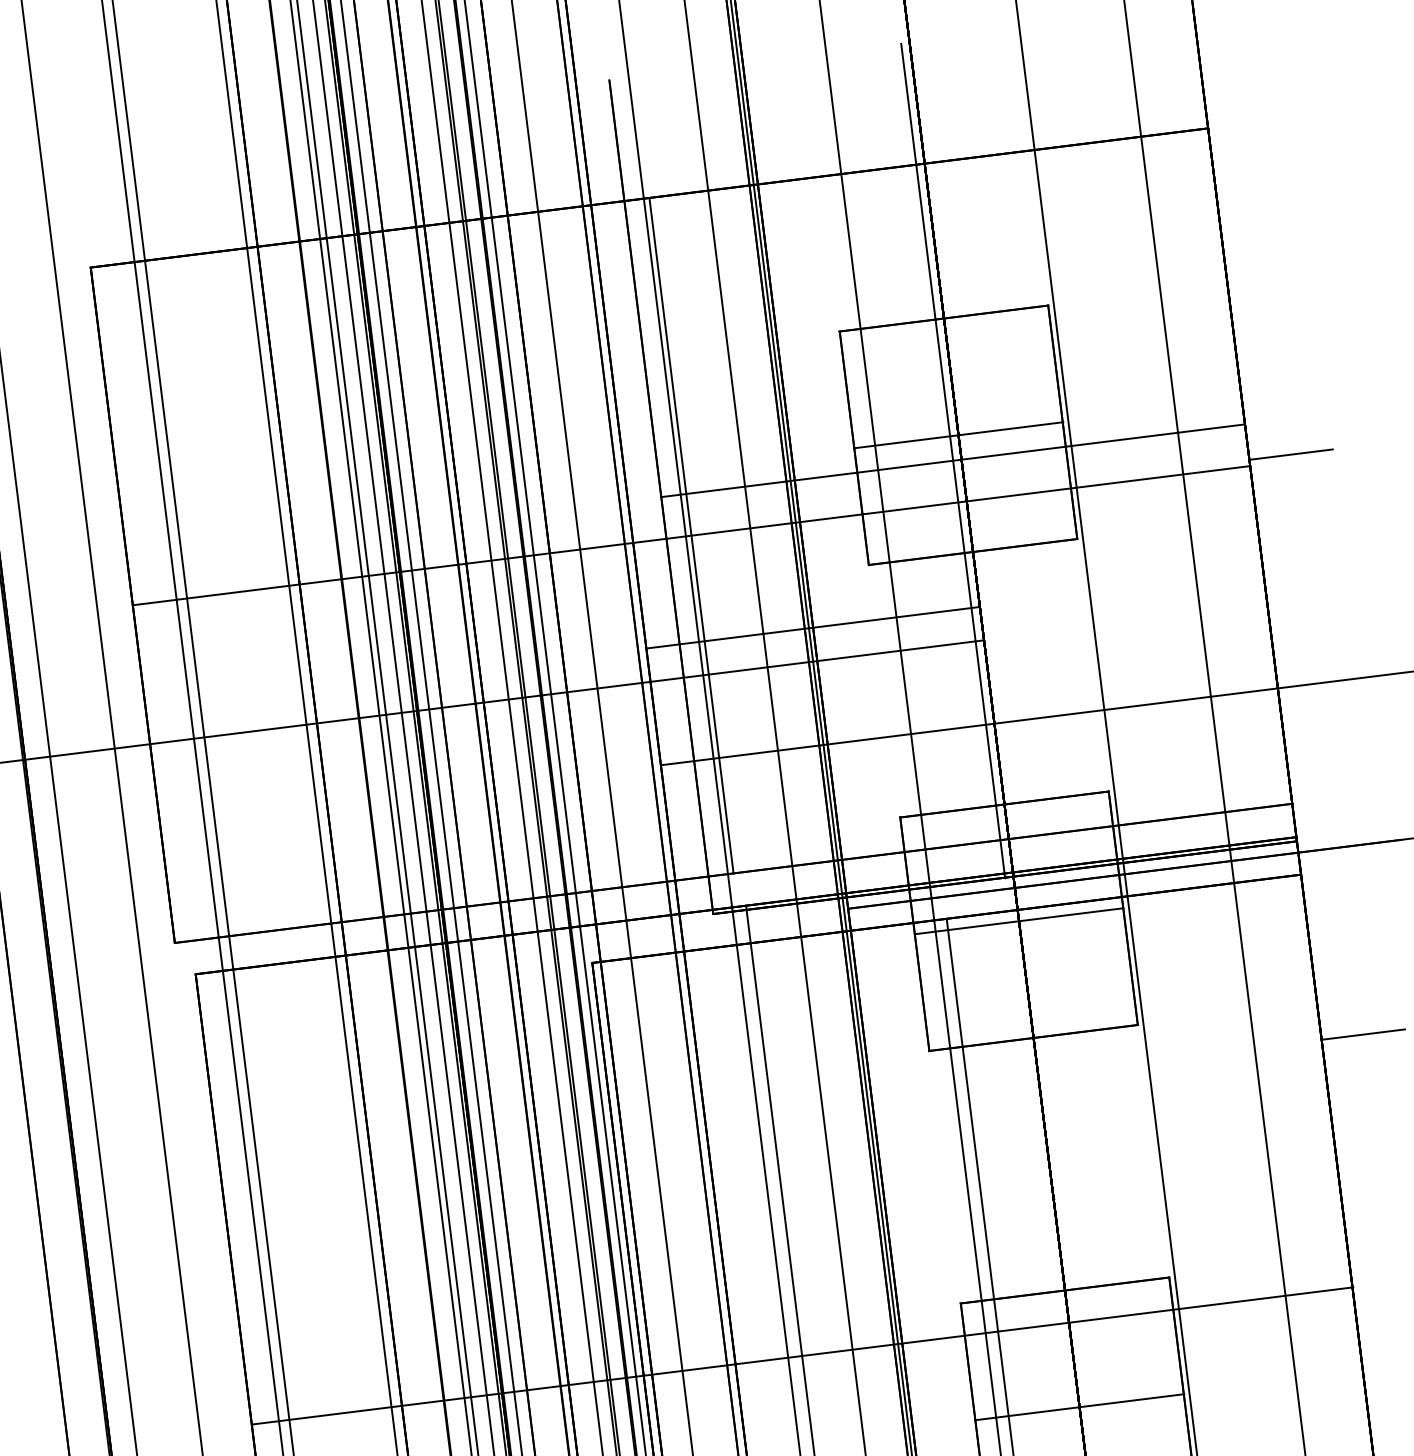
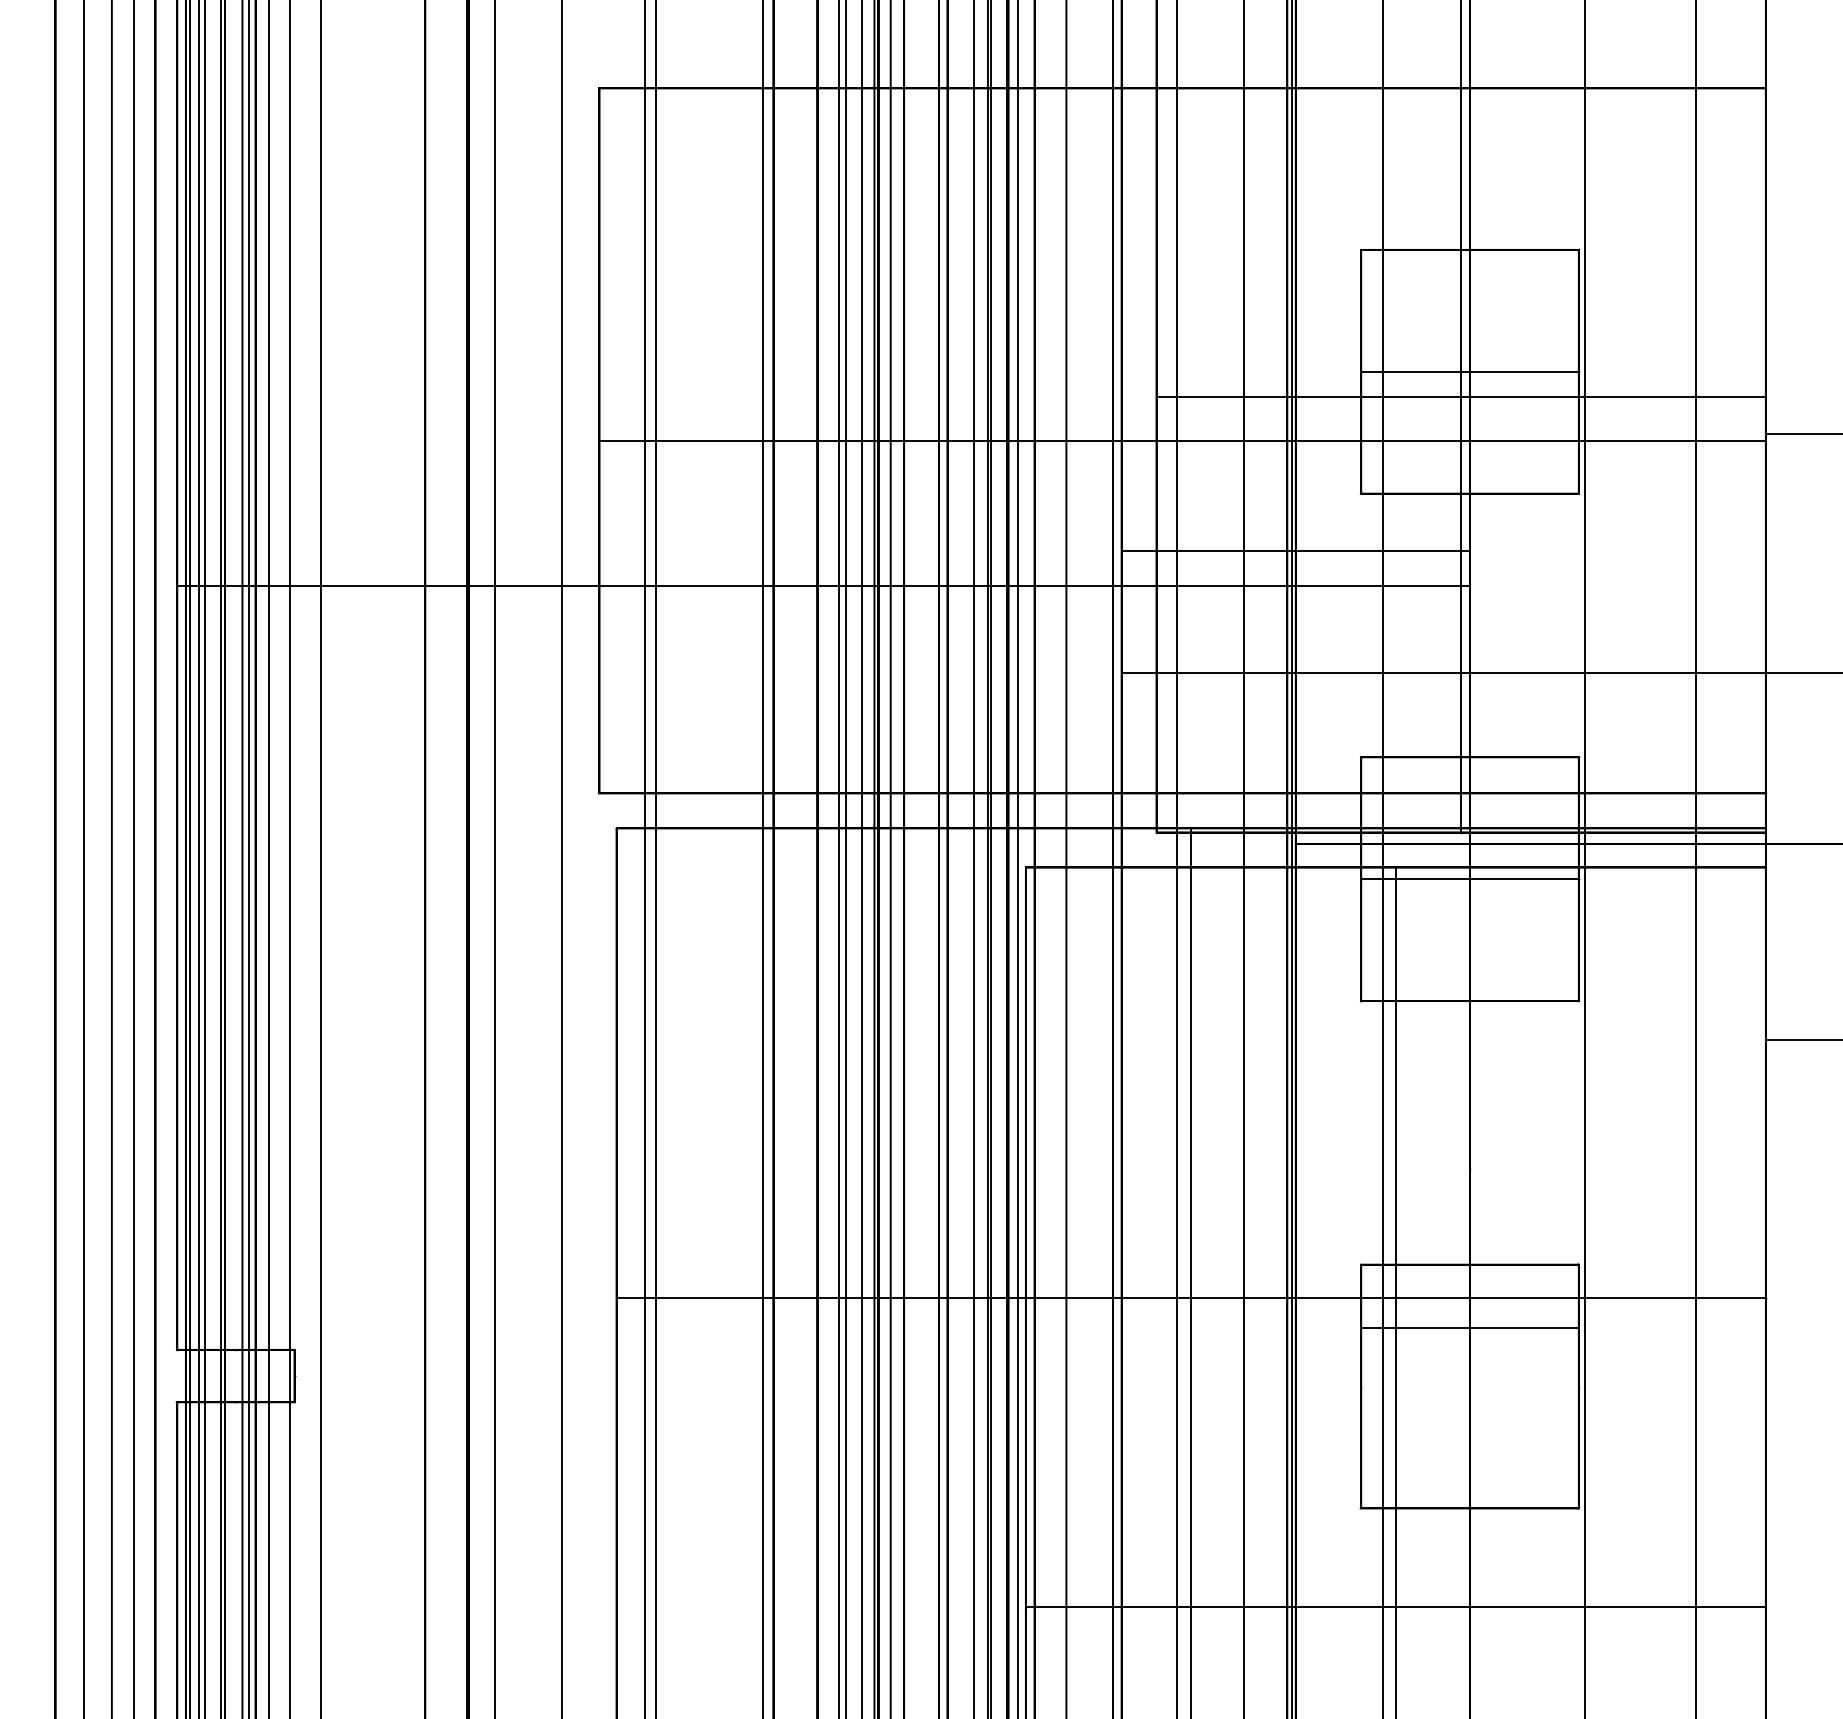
line: (691, 535) -> (1182, 440), removed
line: (1079, 1407) -> (1469, 1327), moved

